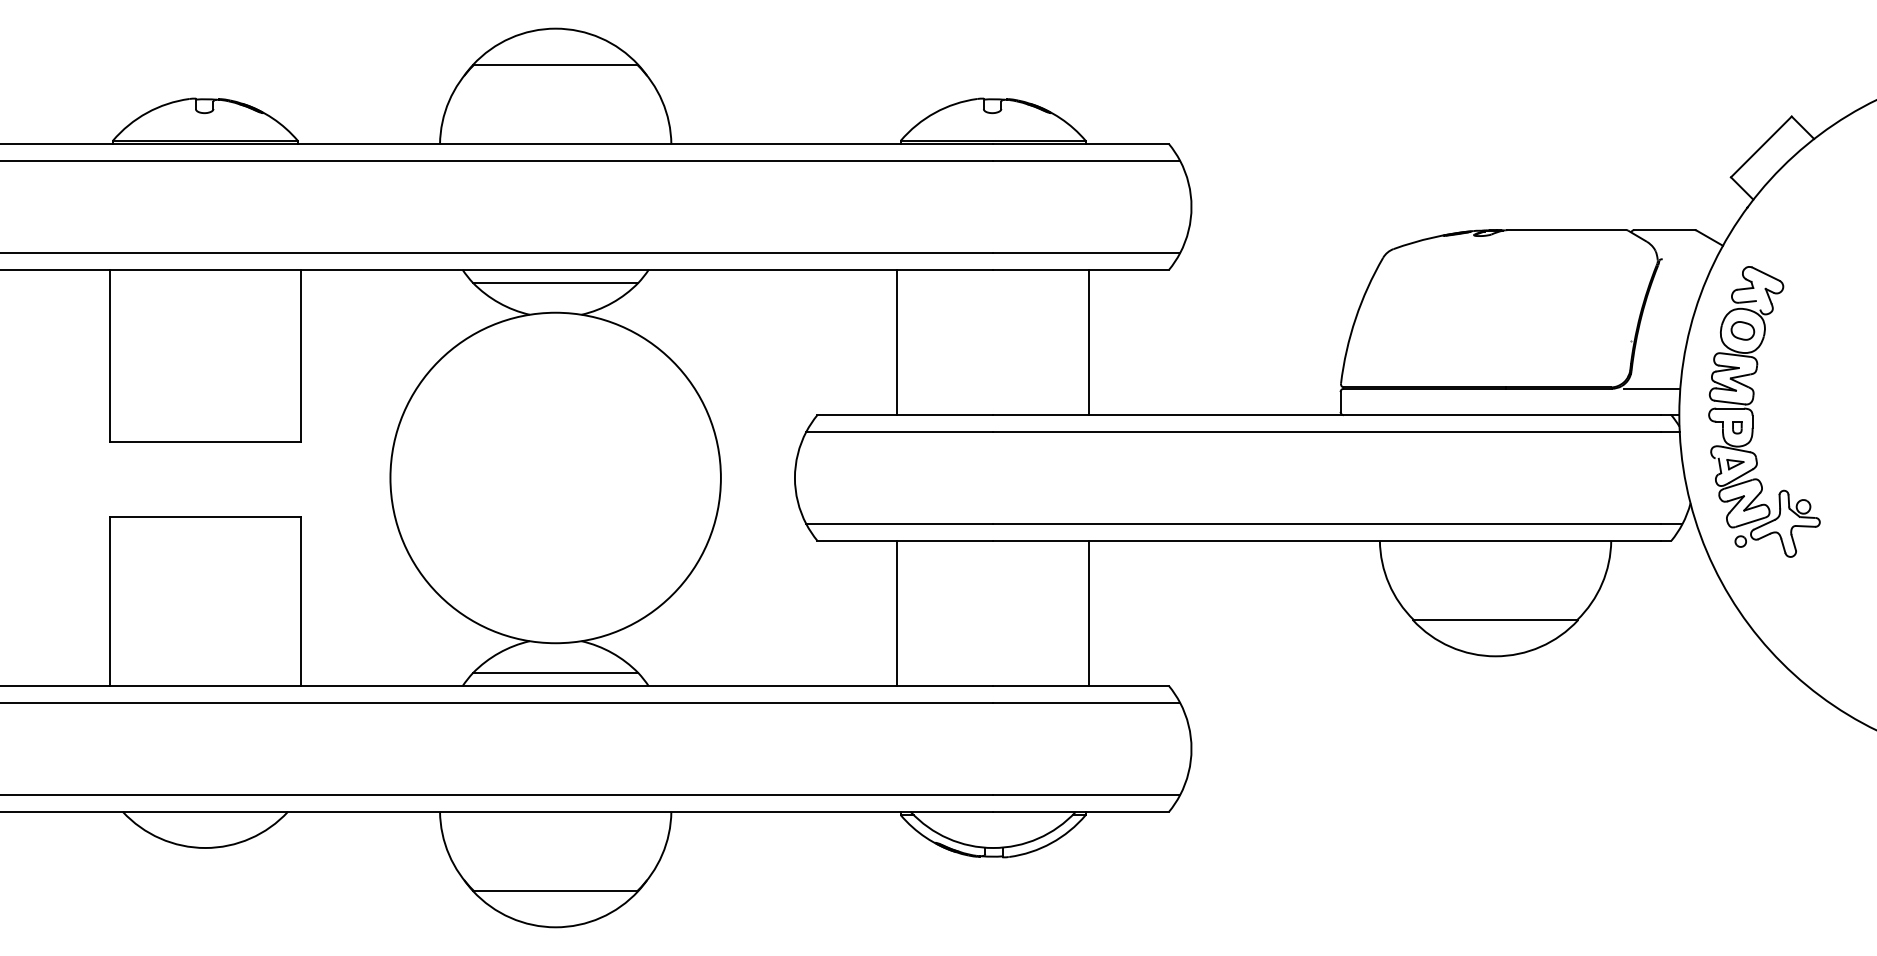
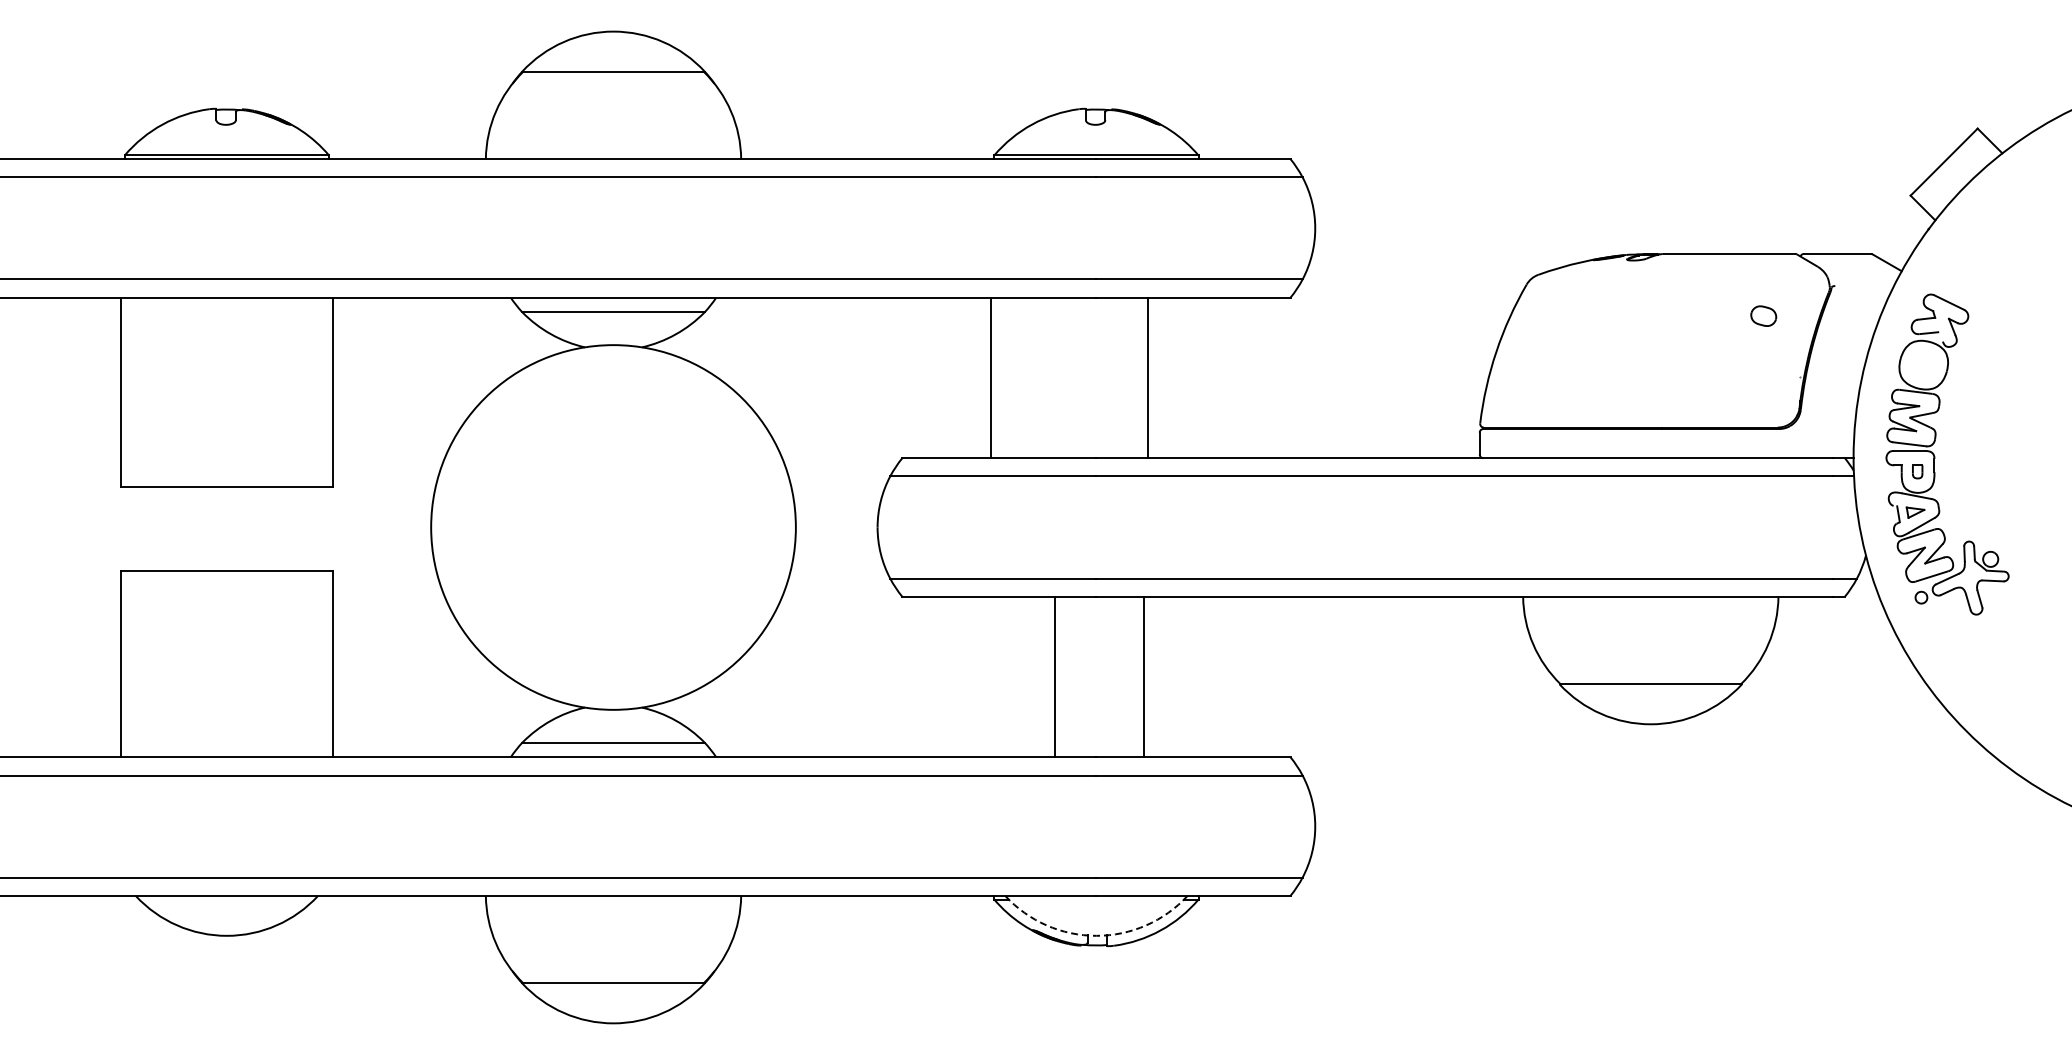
part: (1742, 330) -> (1763, 315), moved
line: (1089, 342) -> (1148, 377), moved
line: (1652, 389) -> (1823, 429), removed
line: (897, 613) -> (1054, 676), moved
line: (1089, 613) -> (1144, 676), moved
arc: (993, 847) -> (1096, 935), solid -> dashed

